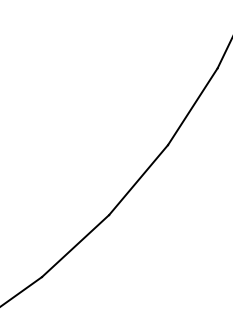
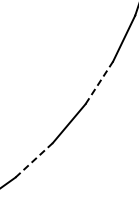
line: (193, 106) -> (99, 82), solid -> dashed
line: (76, 246) -> (34, 160), solid -> dashed

